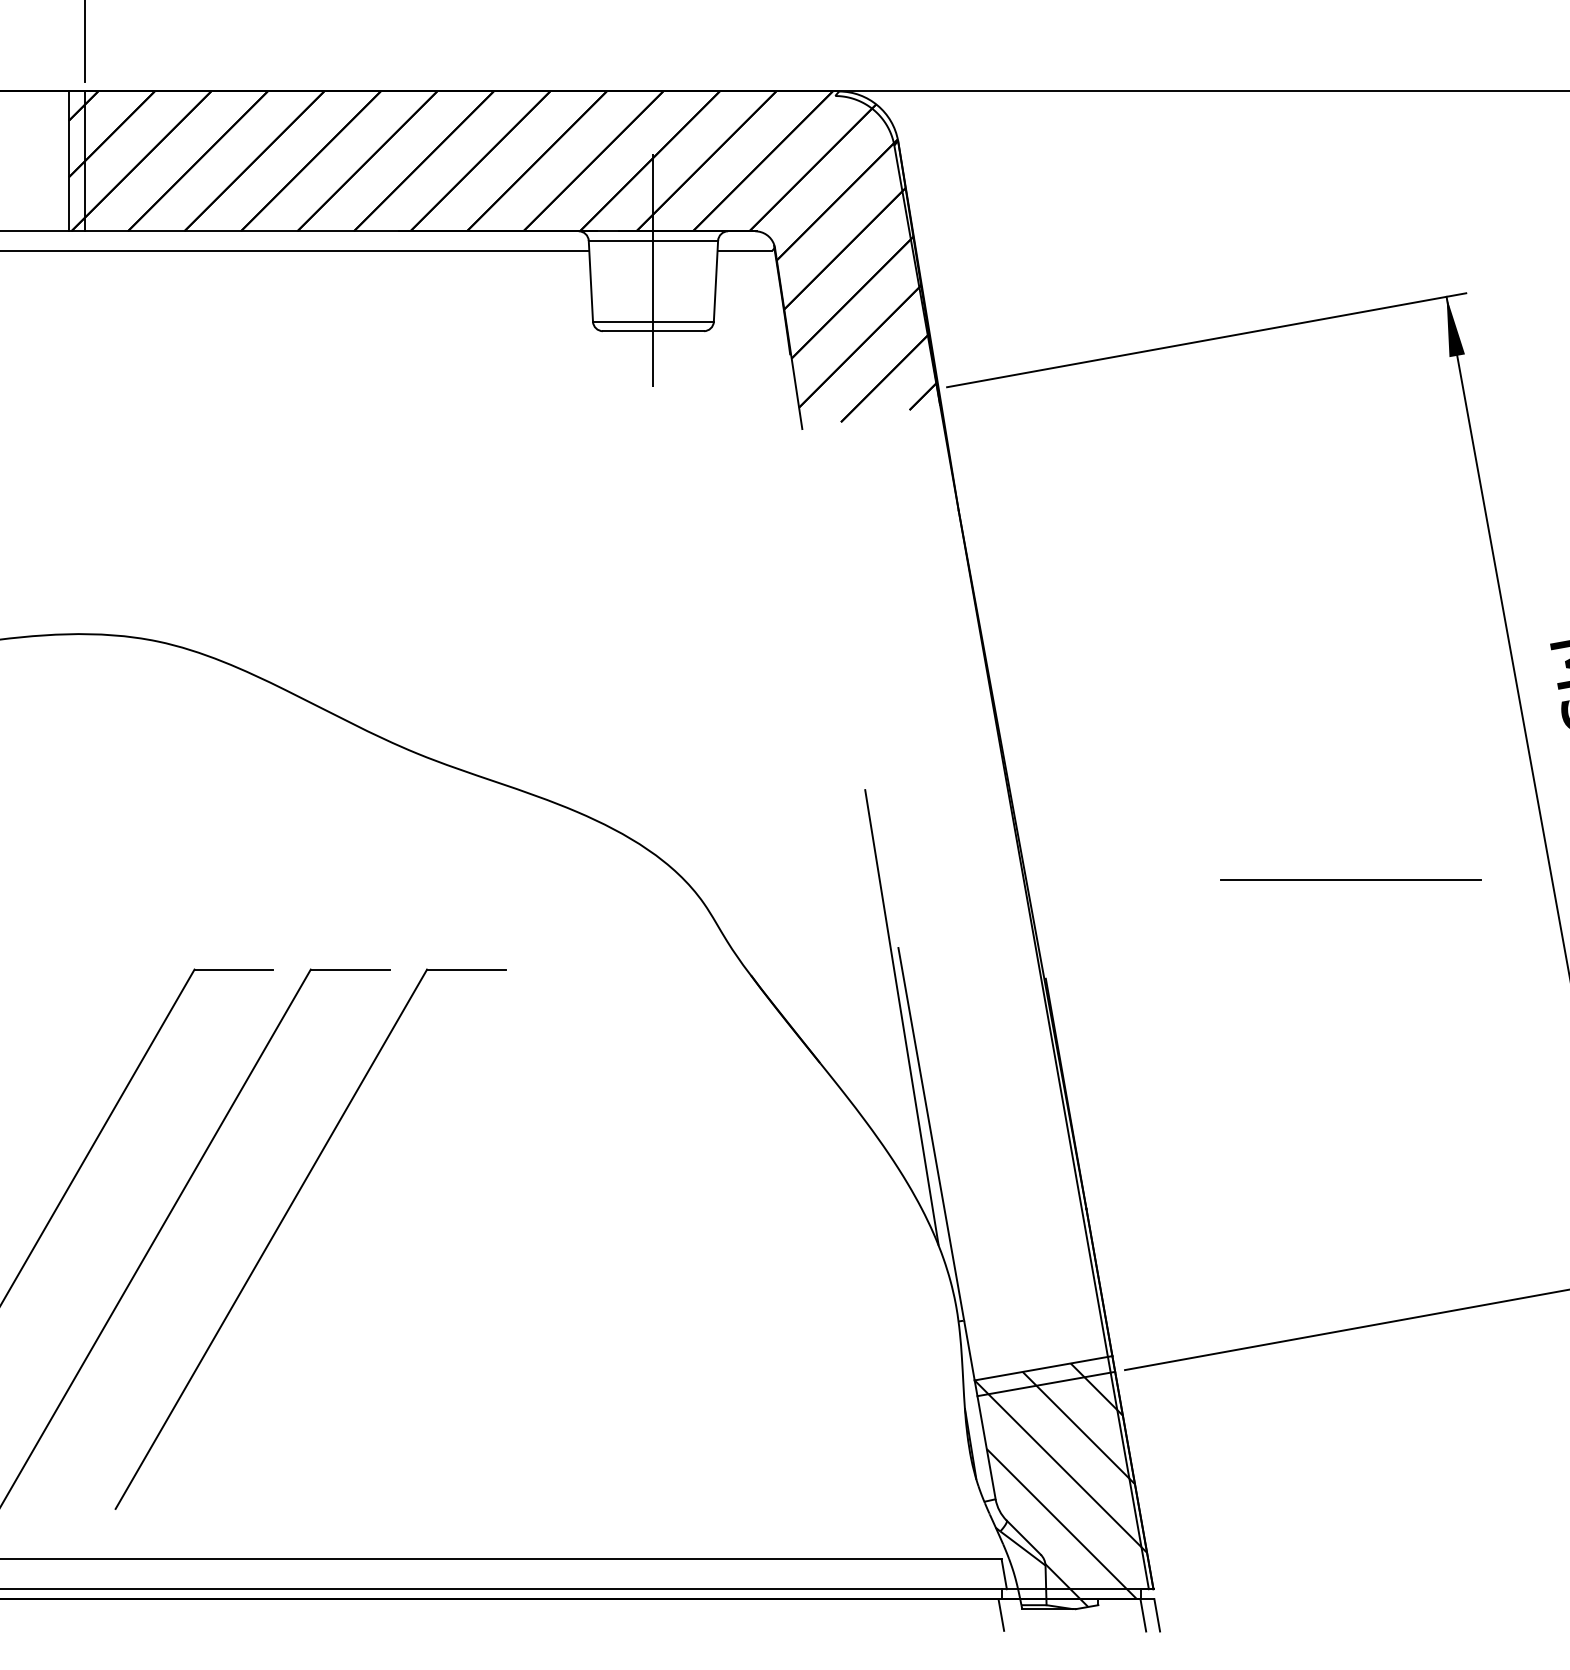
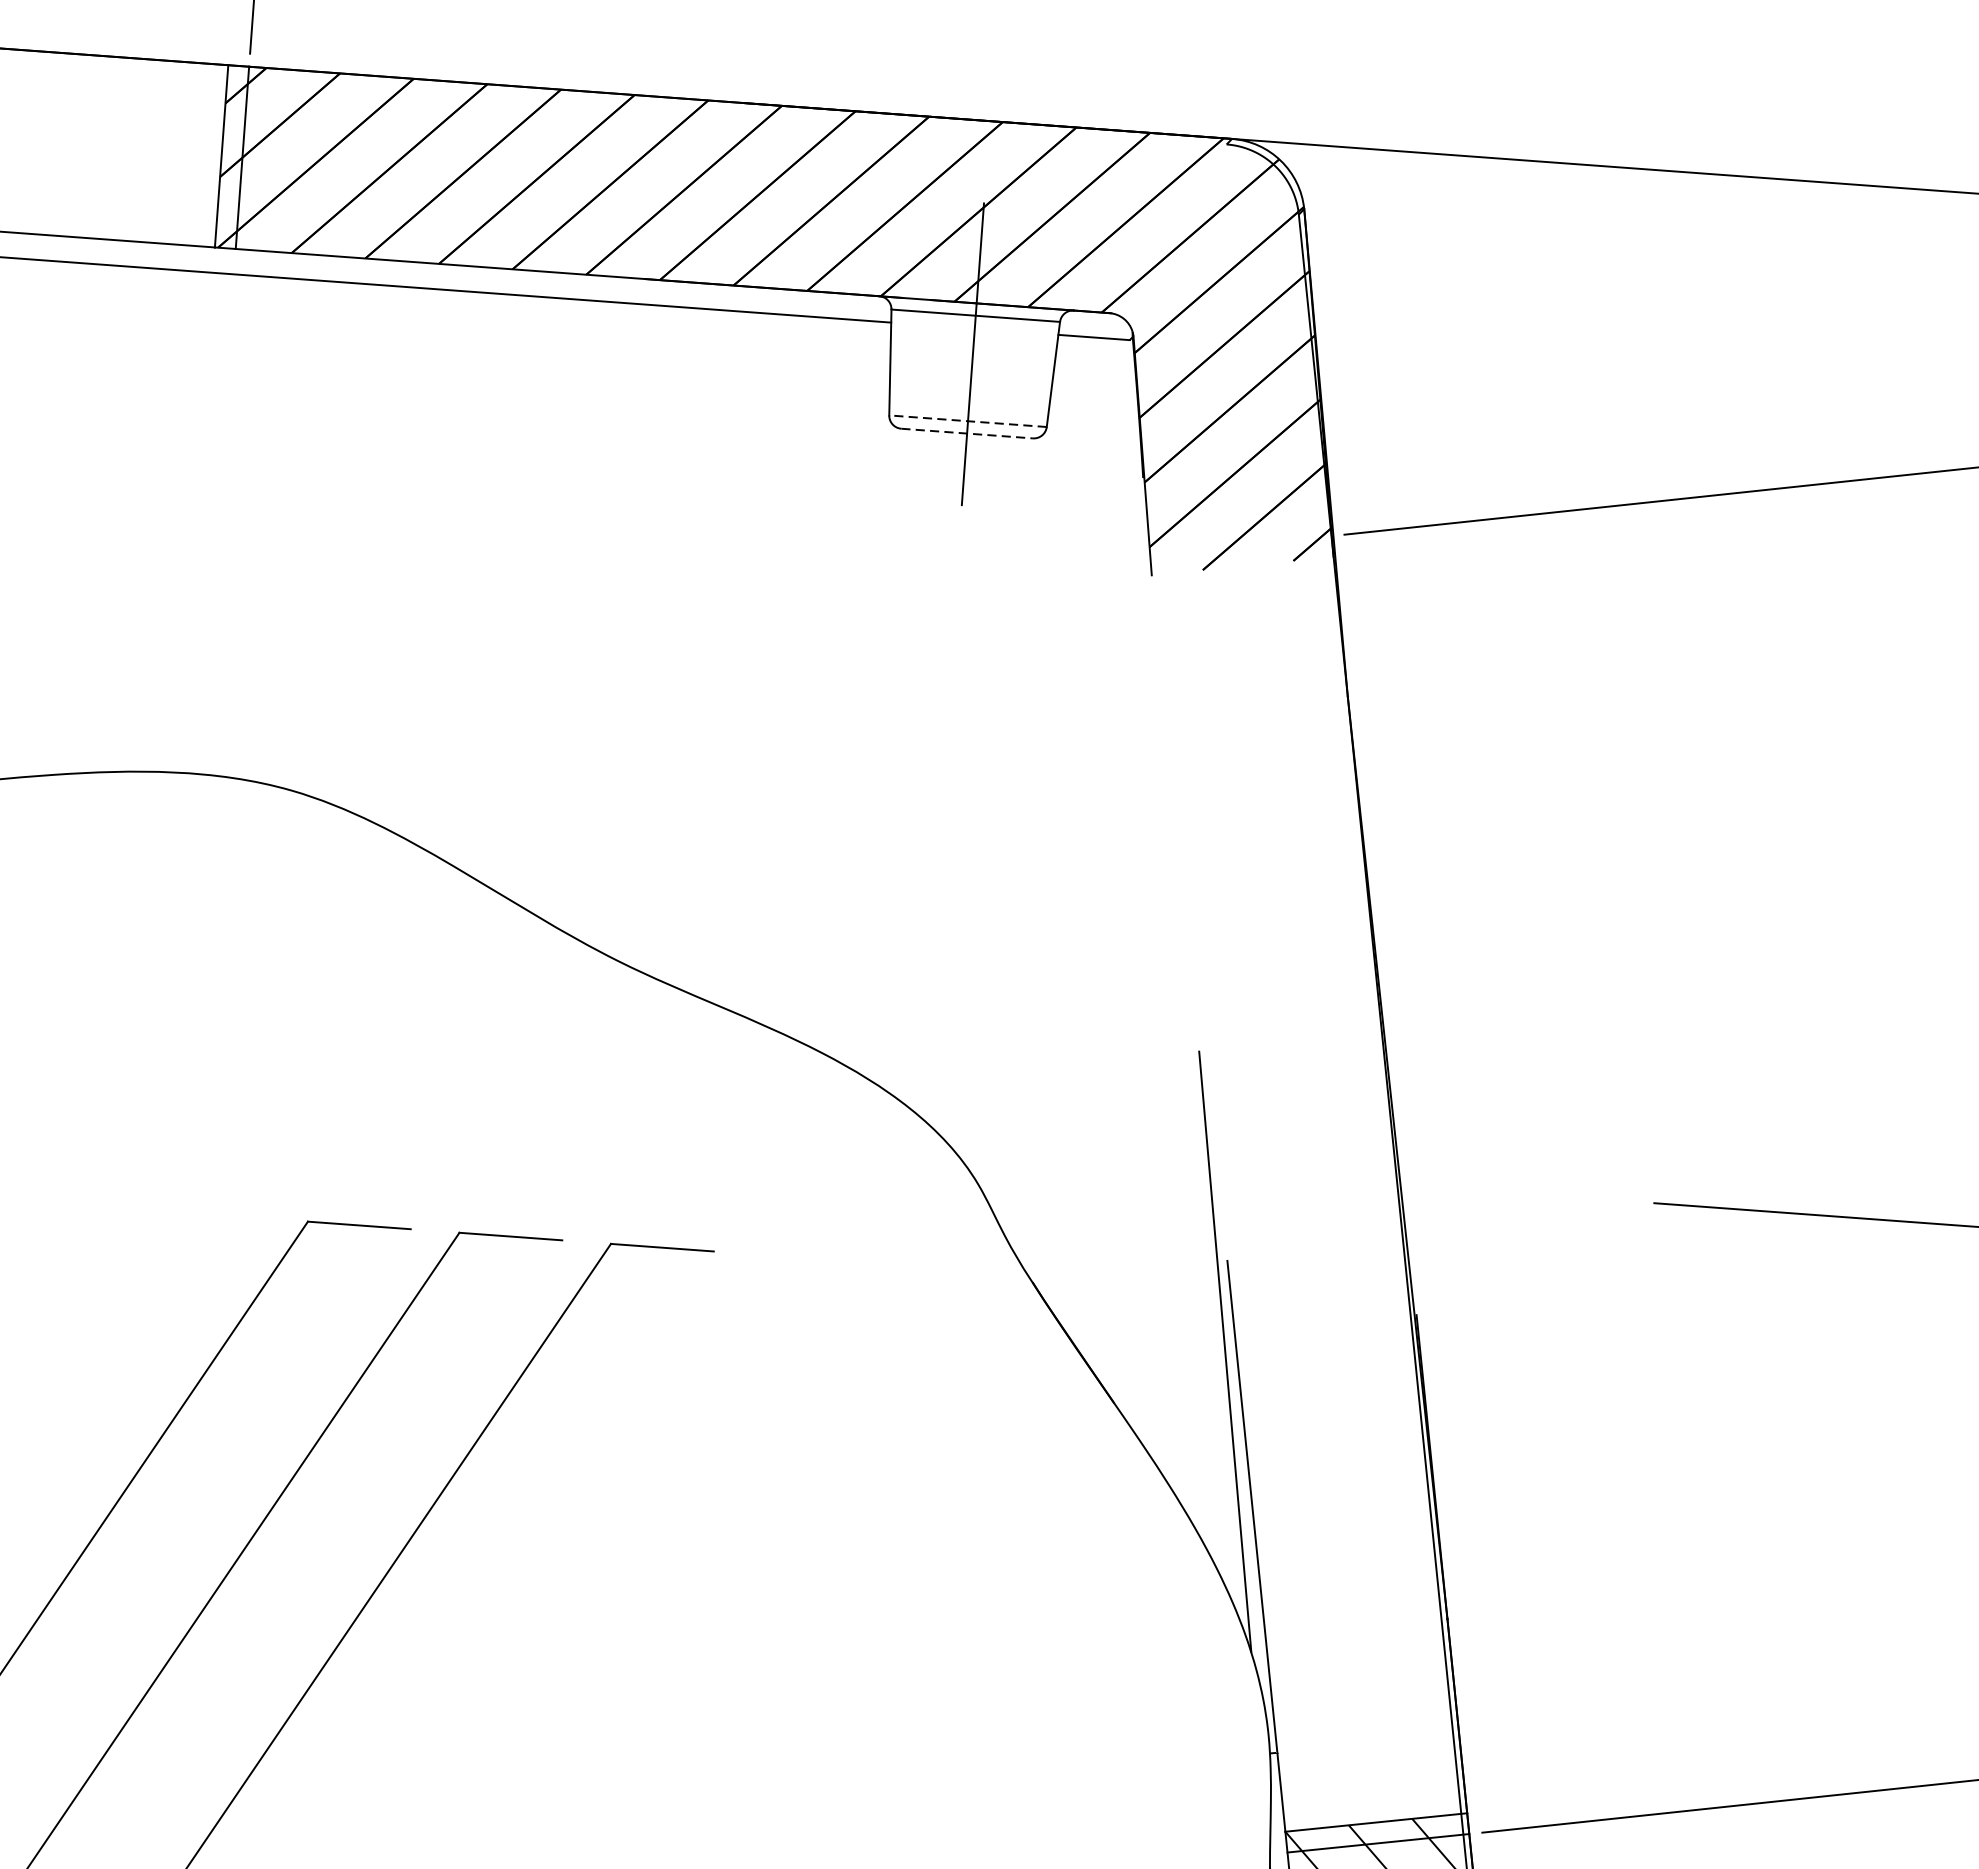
line: (652, 321) -> (966, 420), solid -> dashed
line: (653, 331) -> (967, 433), solid -> dashed

